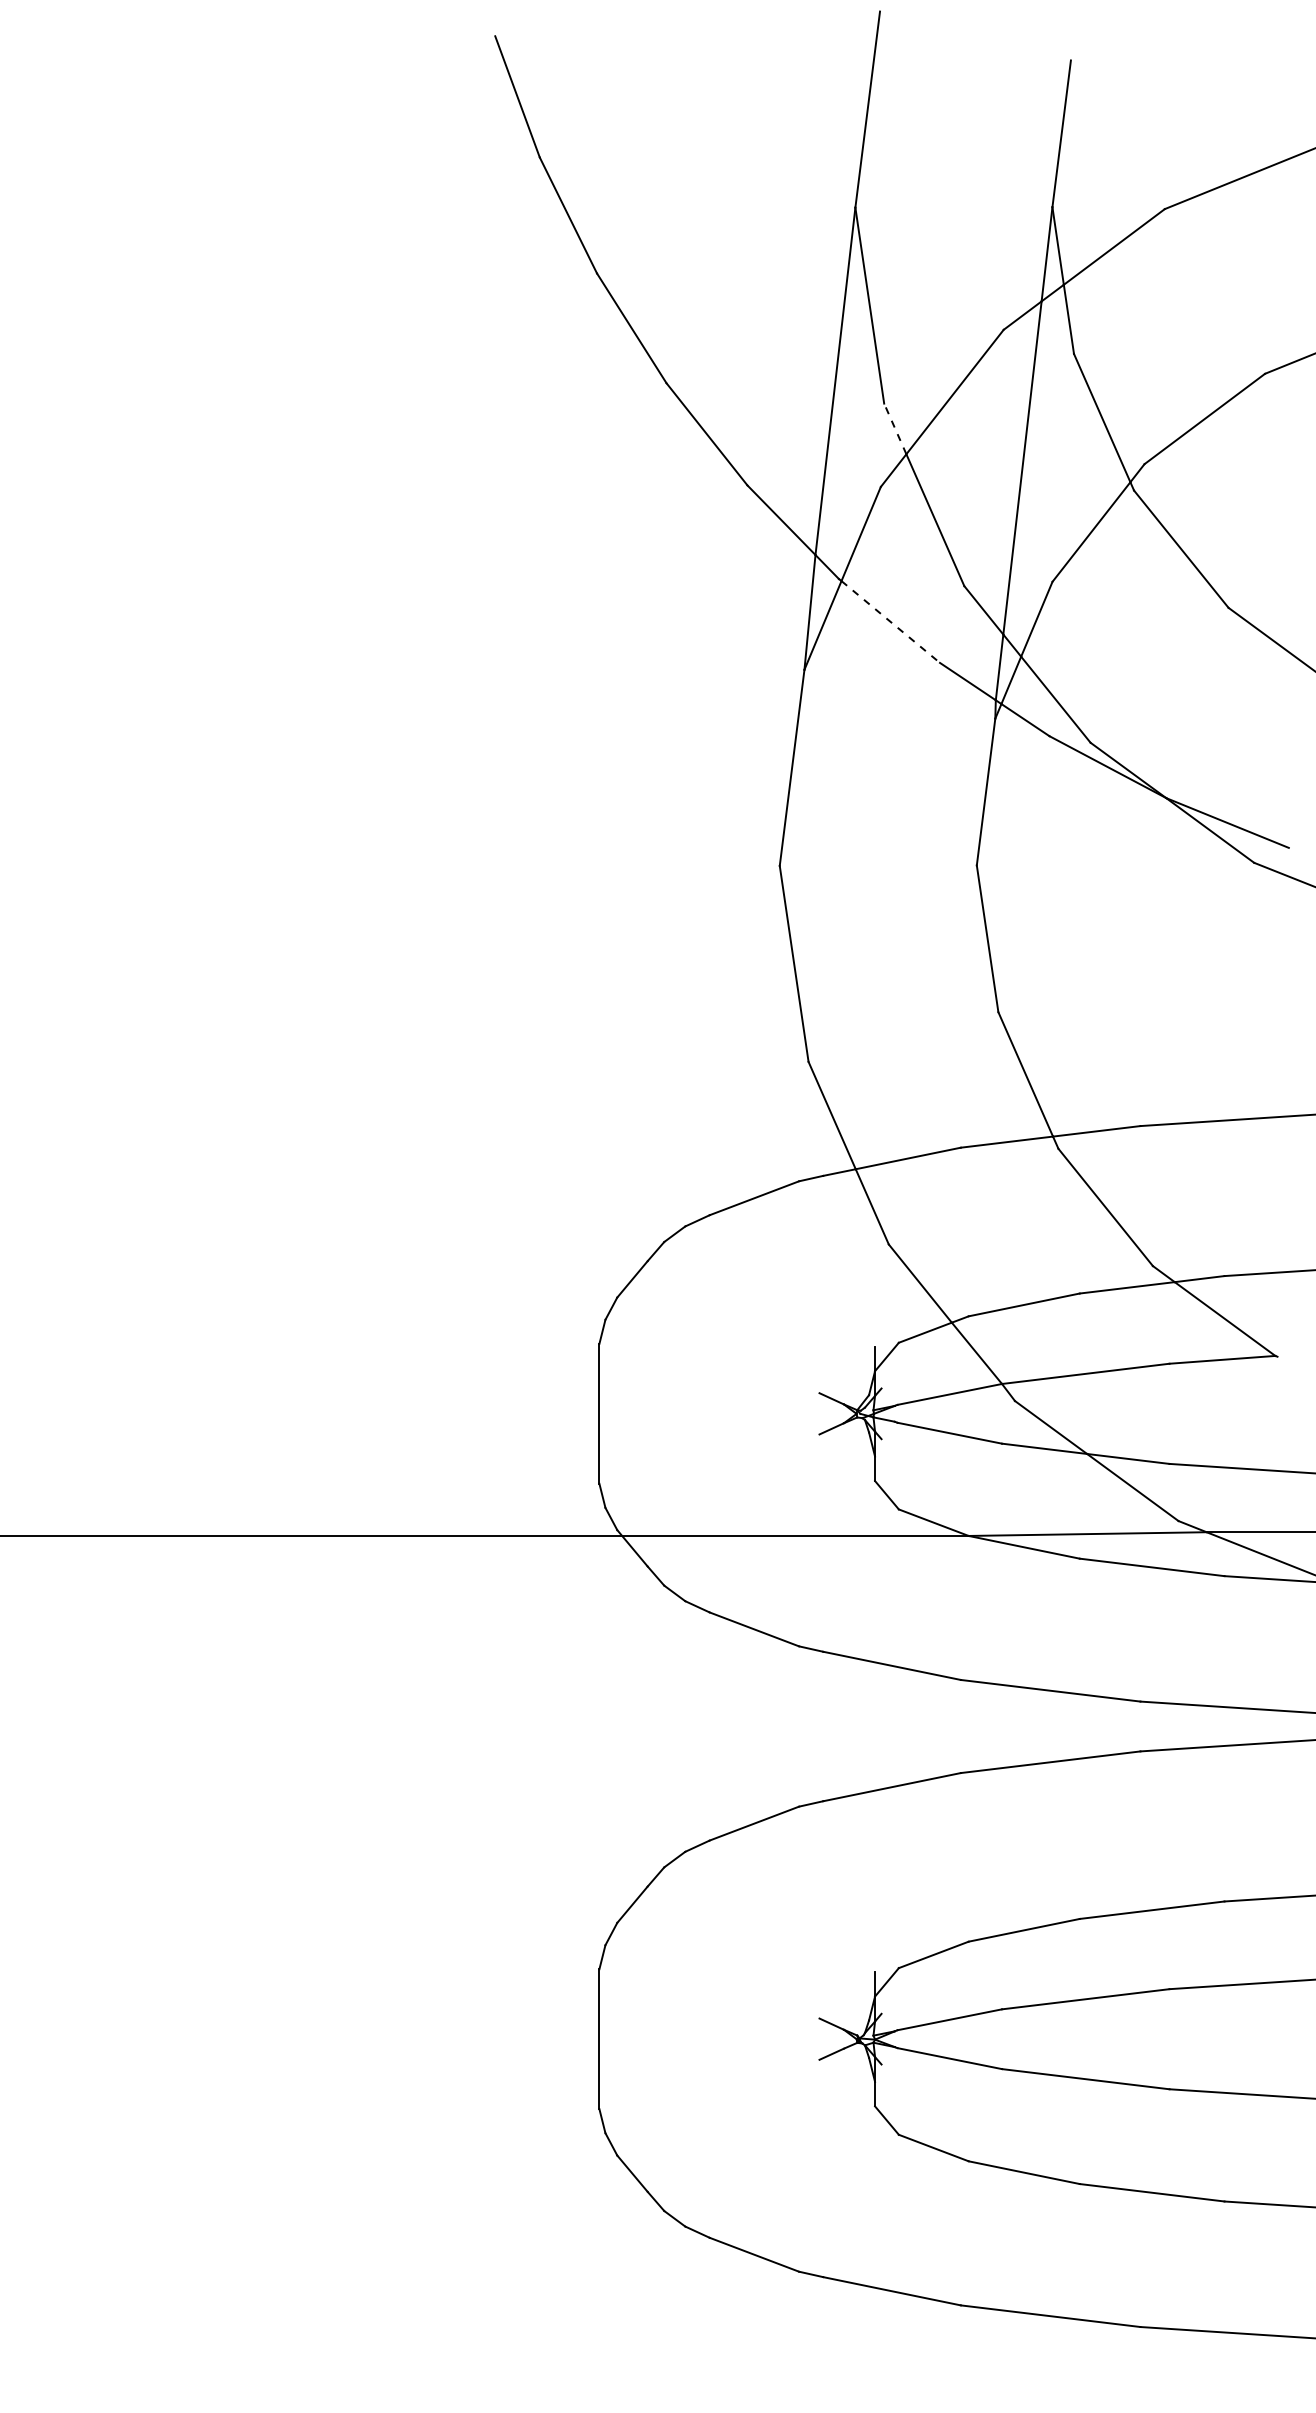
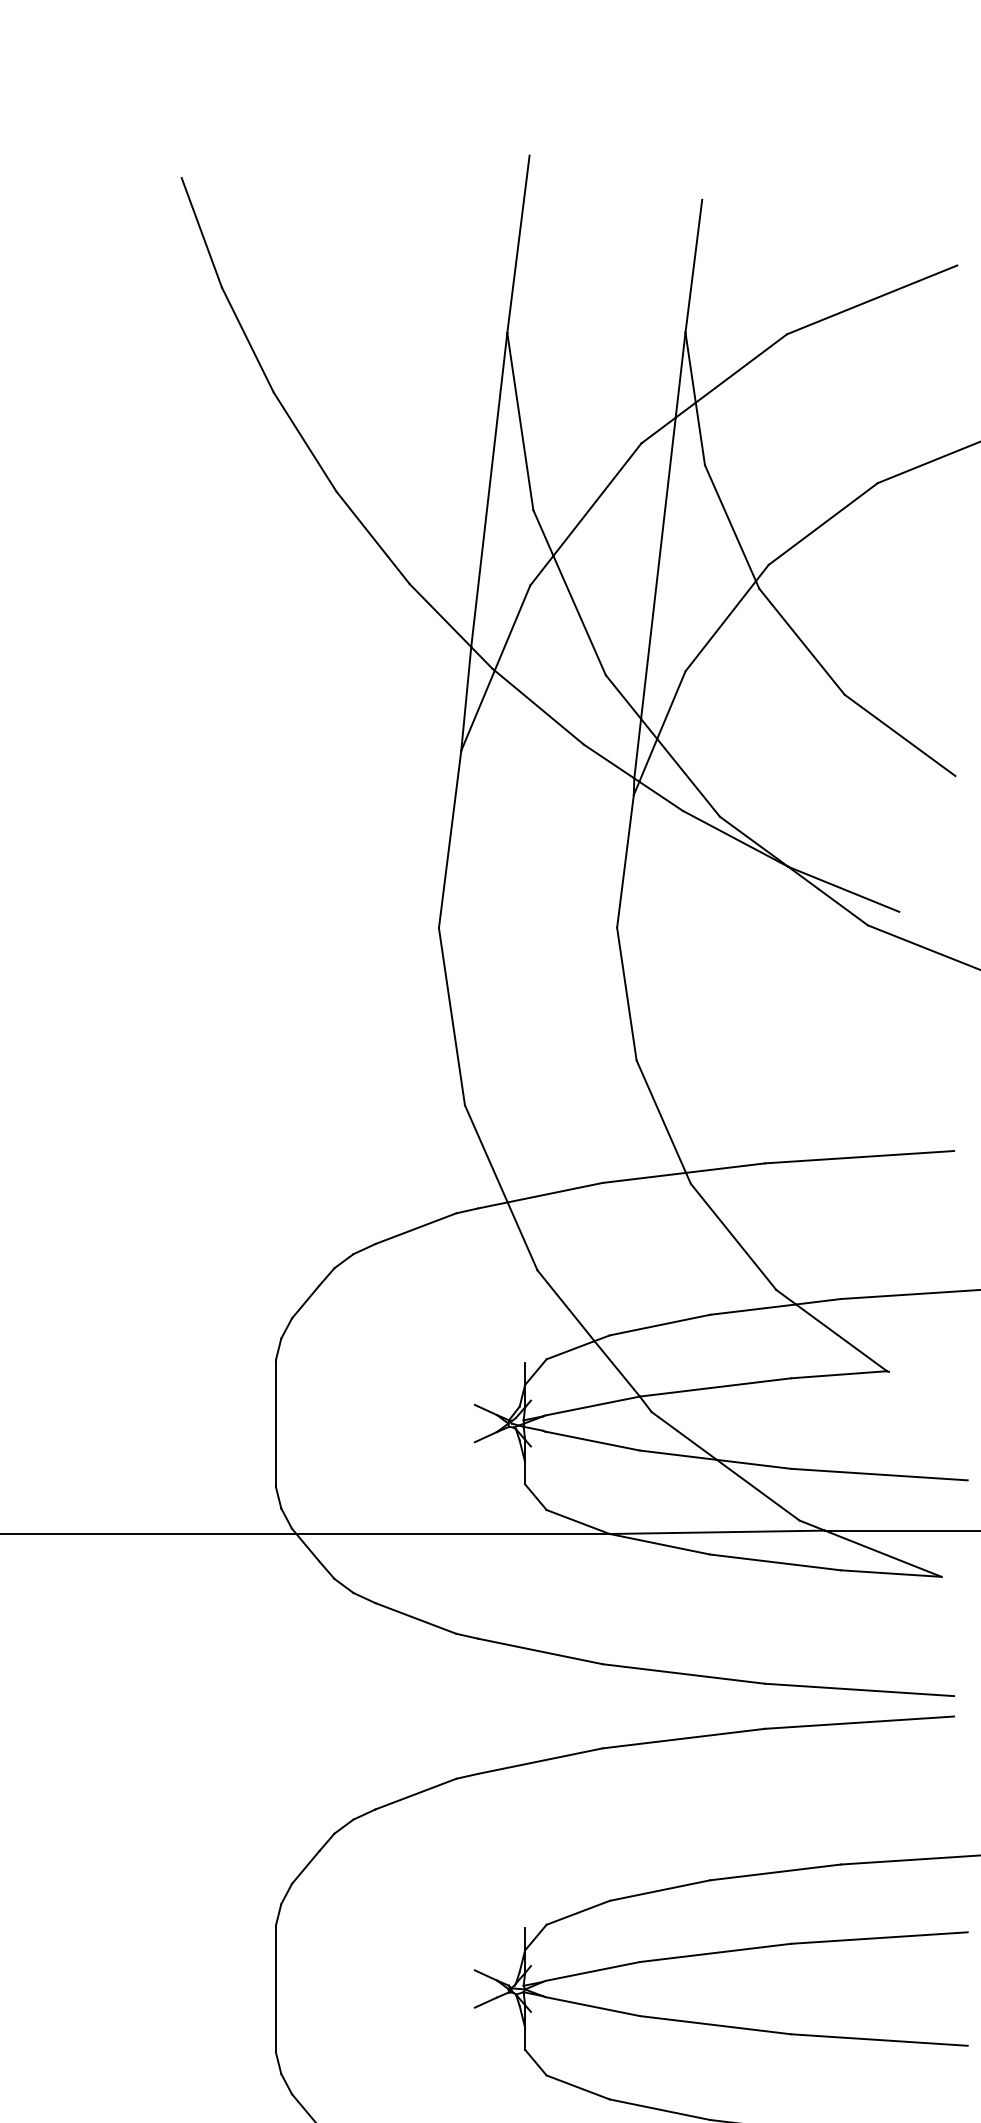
line: (895, 428) -> (543, 532), dashed -> solid
line: (891, 622) -> (539, 708), dashed -> solid

